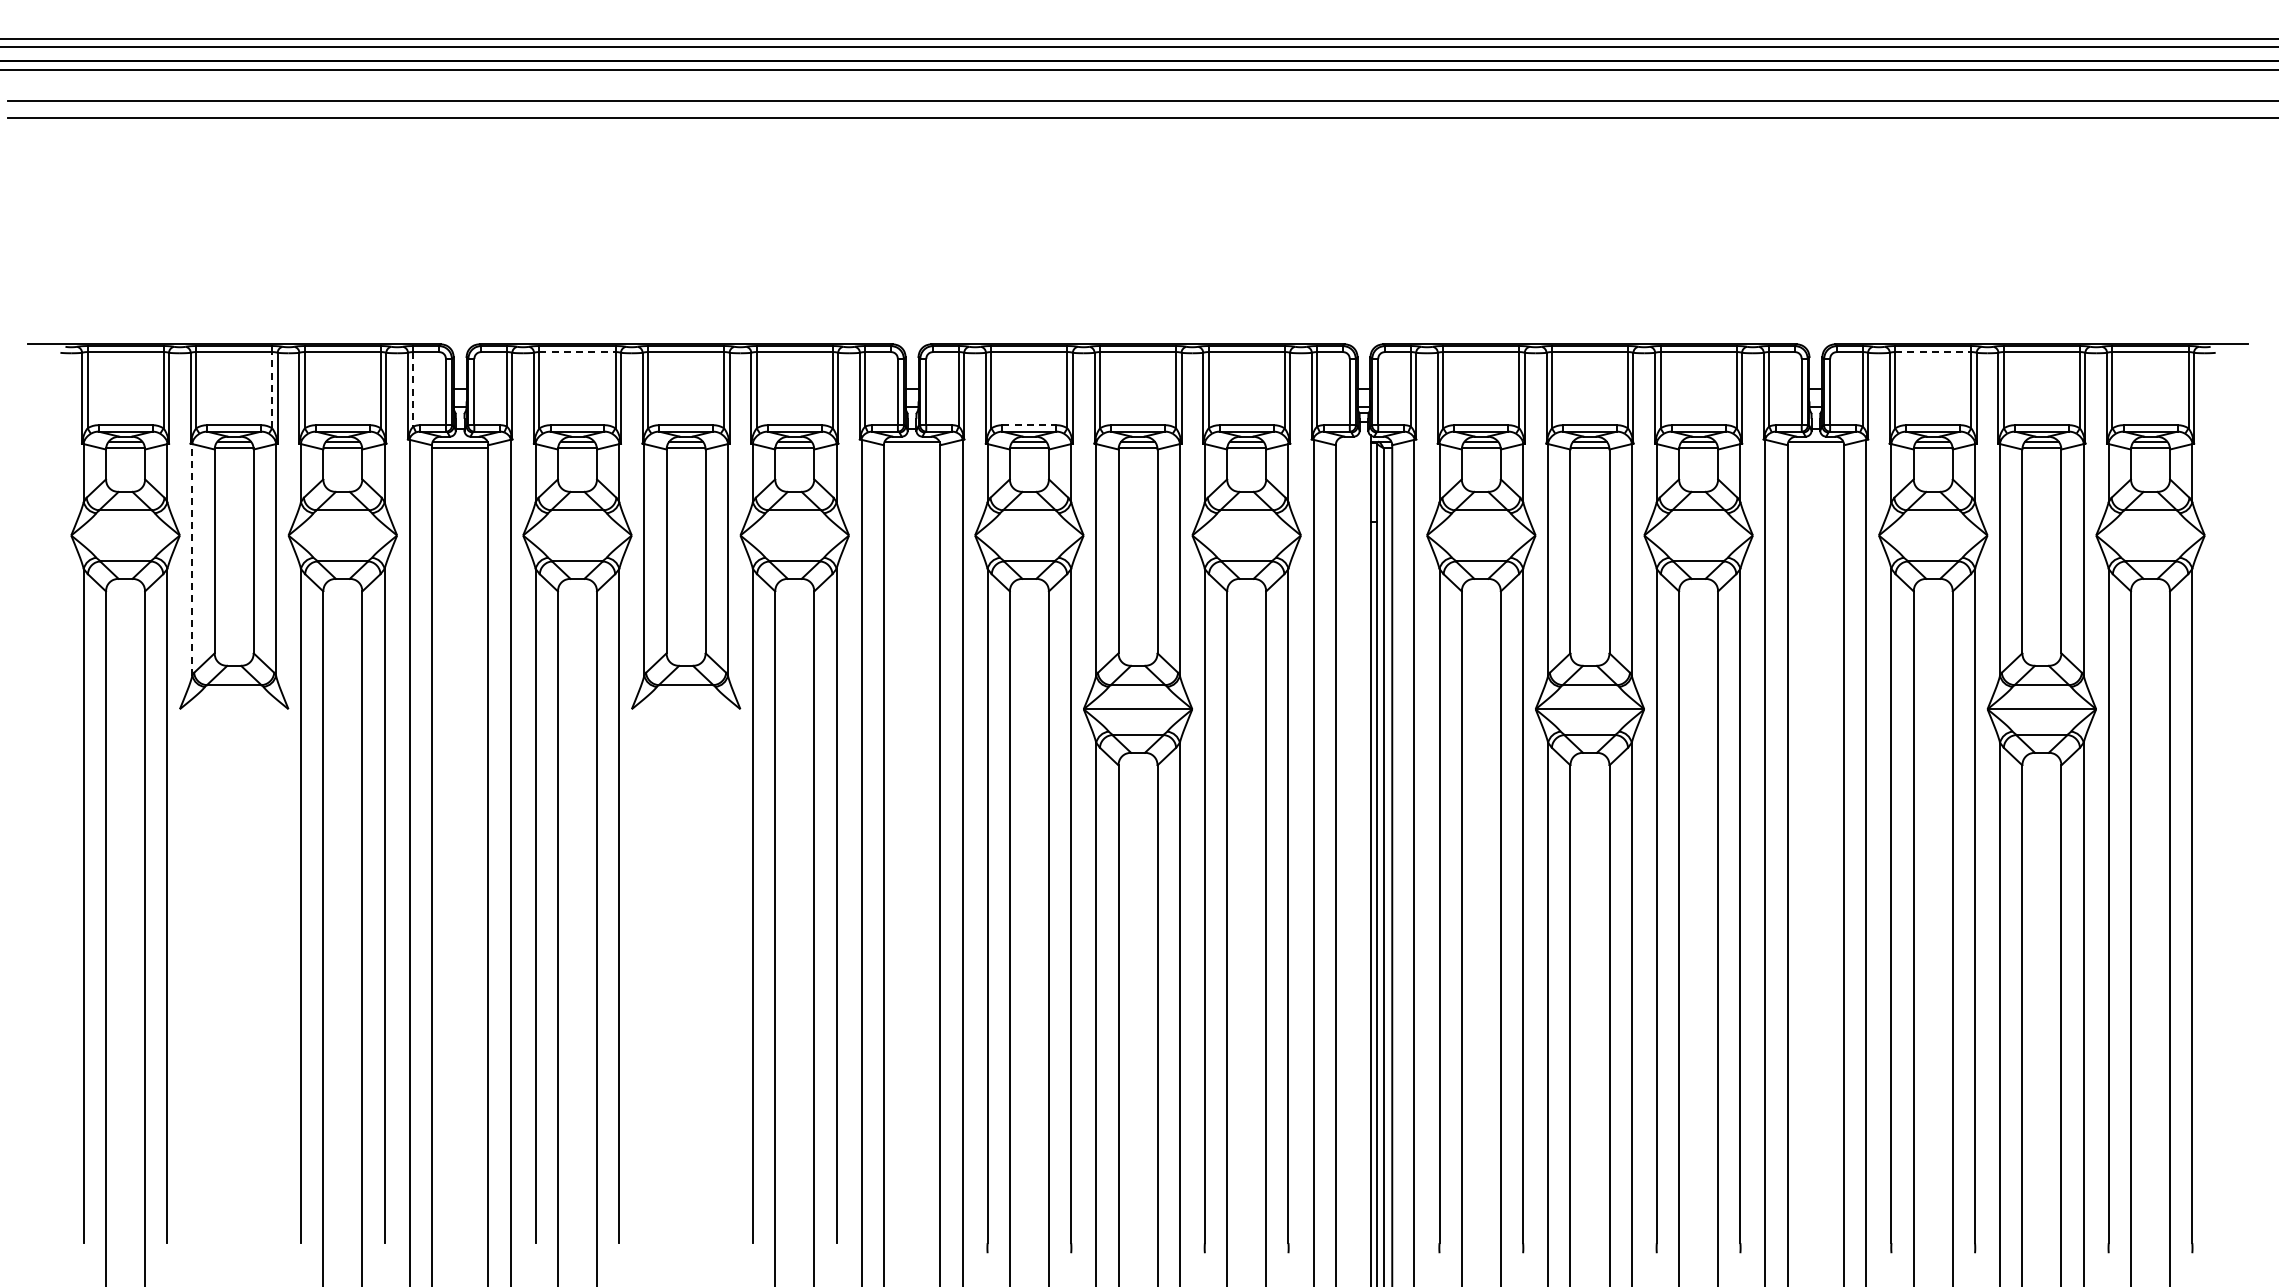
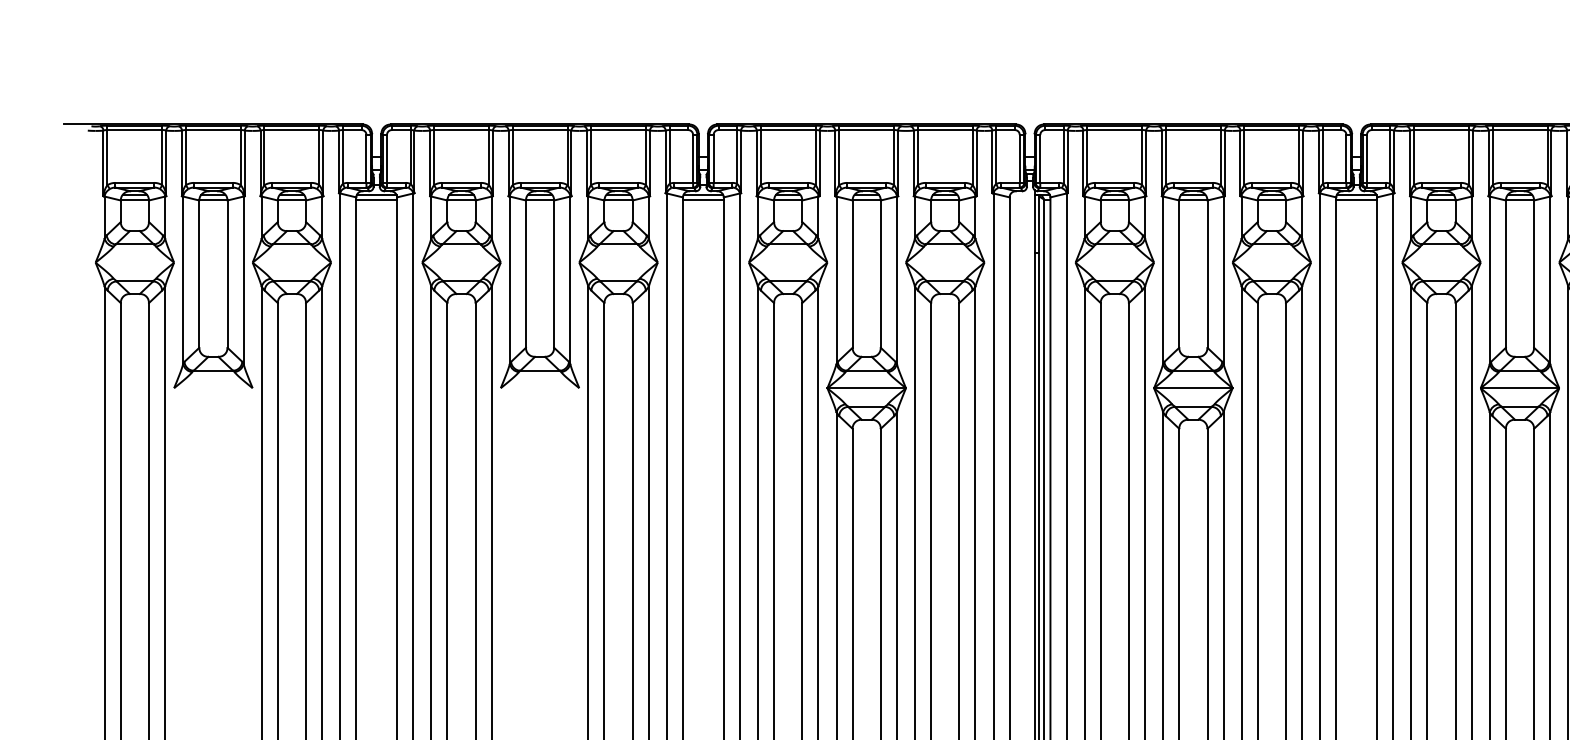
line: (577, 352) -> (461, 130), dashed -> solid
line: (1933, 352) -> (1441, 130), dashed -> solid
line: (272, 389) -> (241, 157), dashed -> solid
line: (413, 389) -> (343, 157), dashed -> solid
line: (1029, 425) -> (788, 183), dashed -> solid
line: (911, 448) -> (702, 199), added
line: (1815, 448) -> (1356, 199), added
line: (192, 559) -> (183, 279), dashed -> solid

